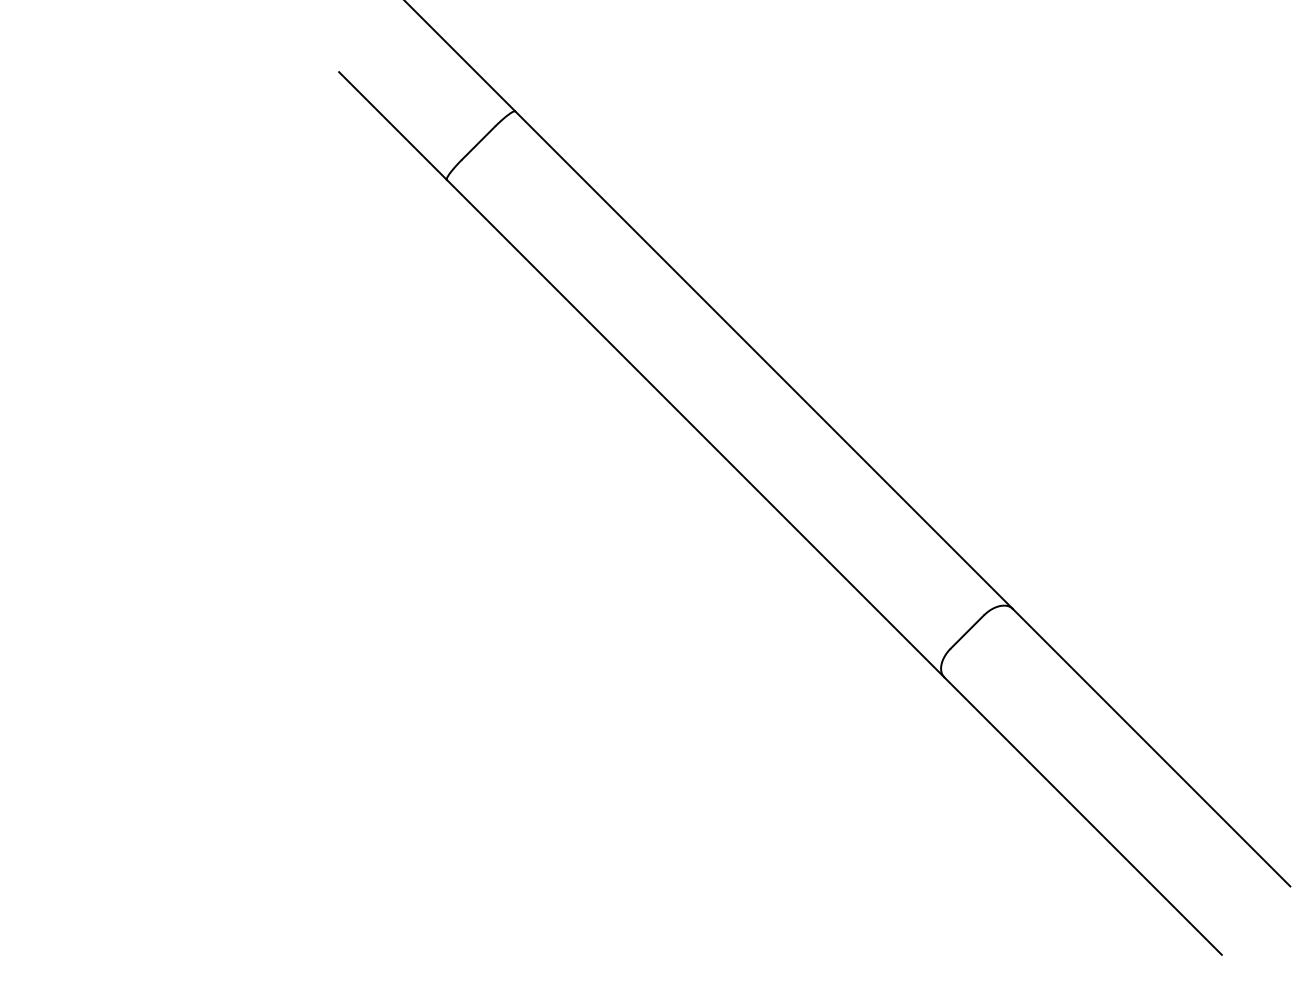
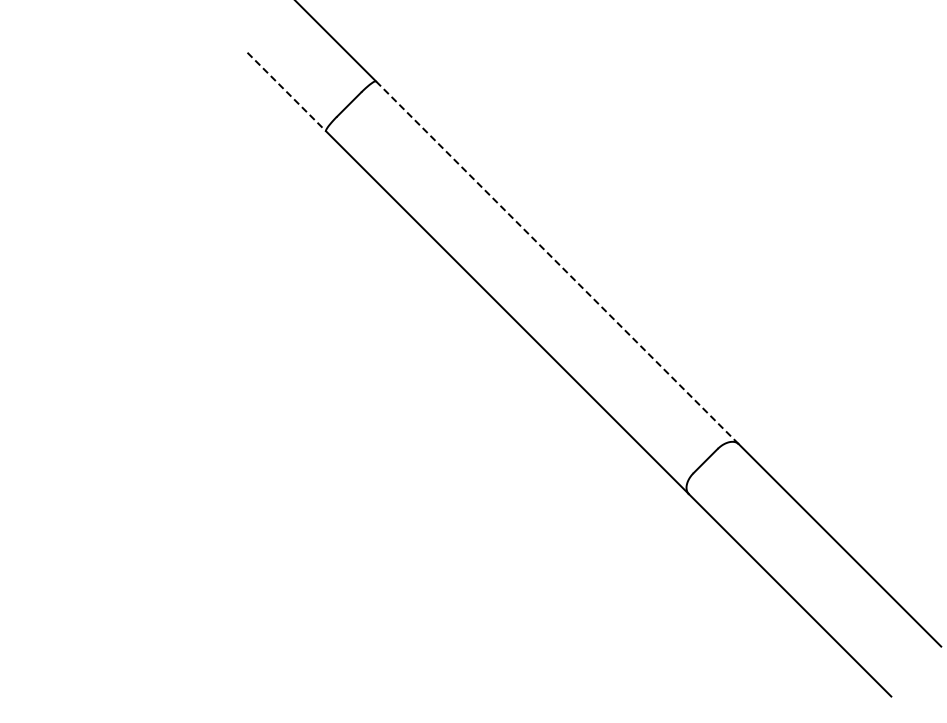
line: (392, 126) -> (286, 92), solid -> dashed
line: (764, 359) -> (557, 262), solid -> dashed

